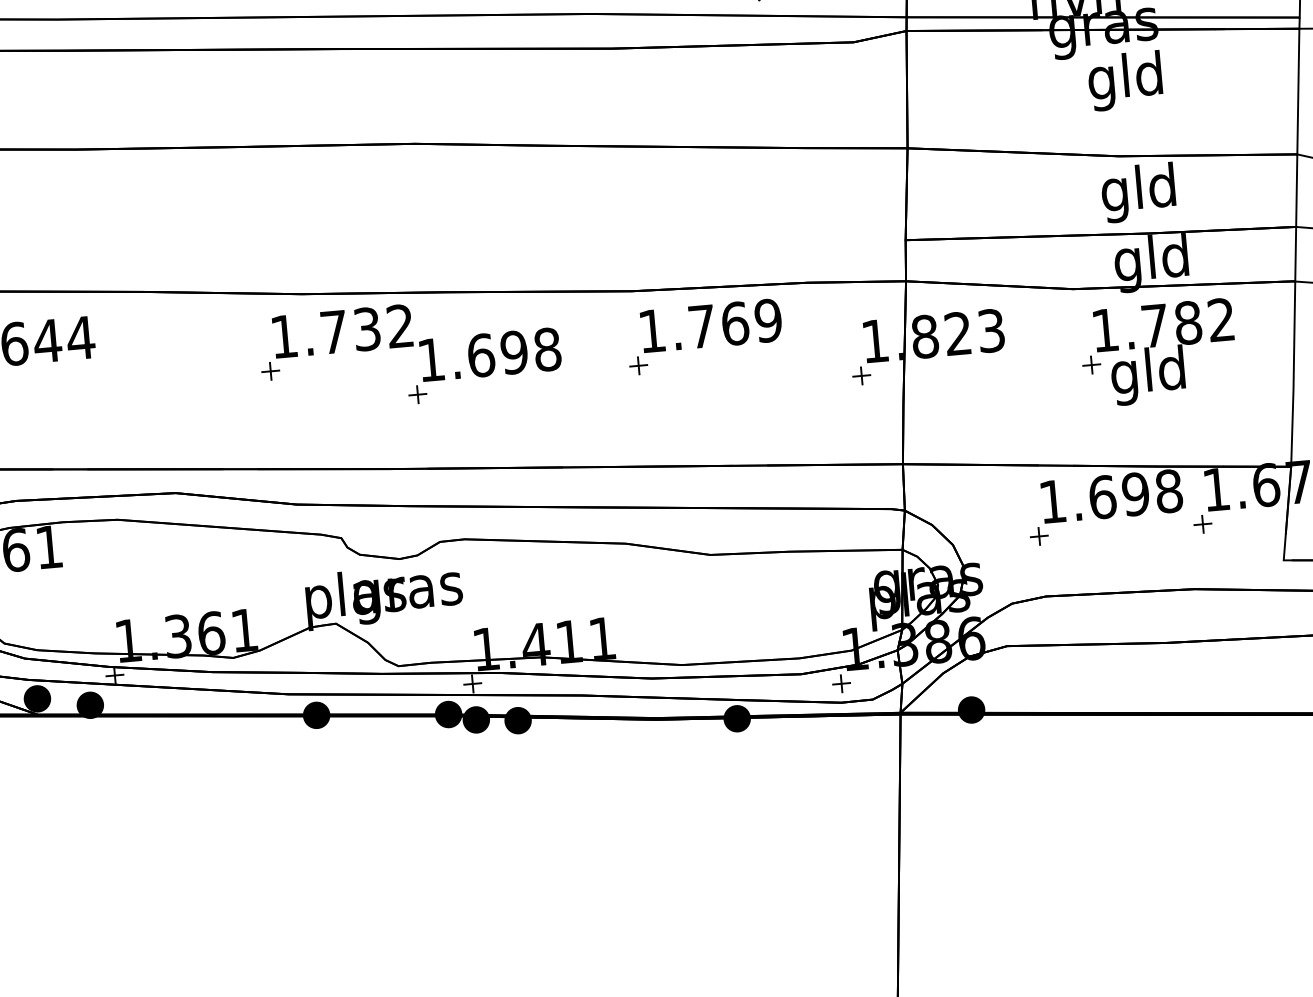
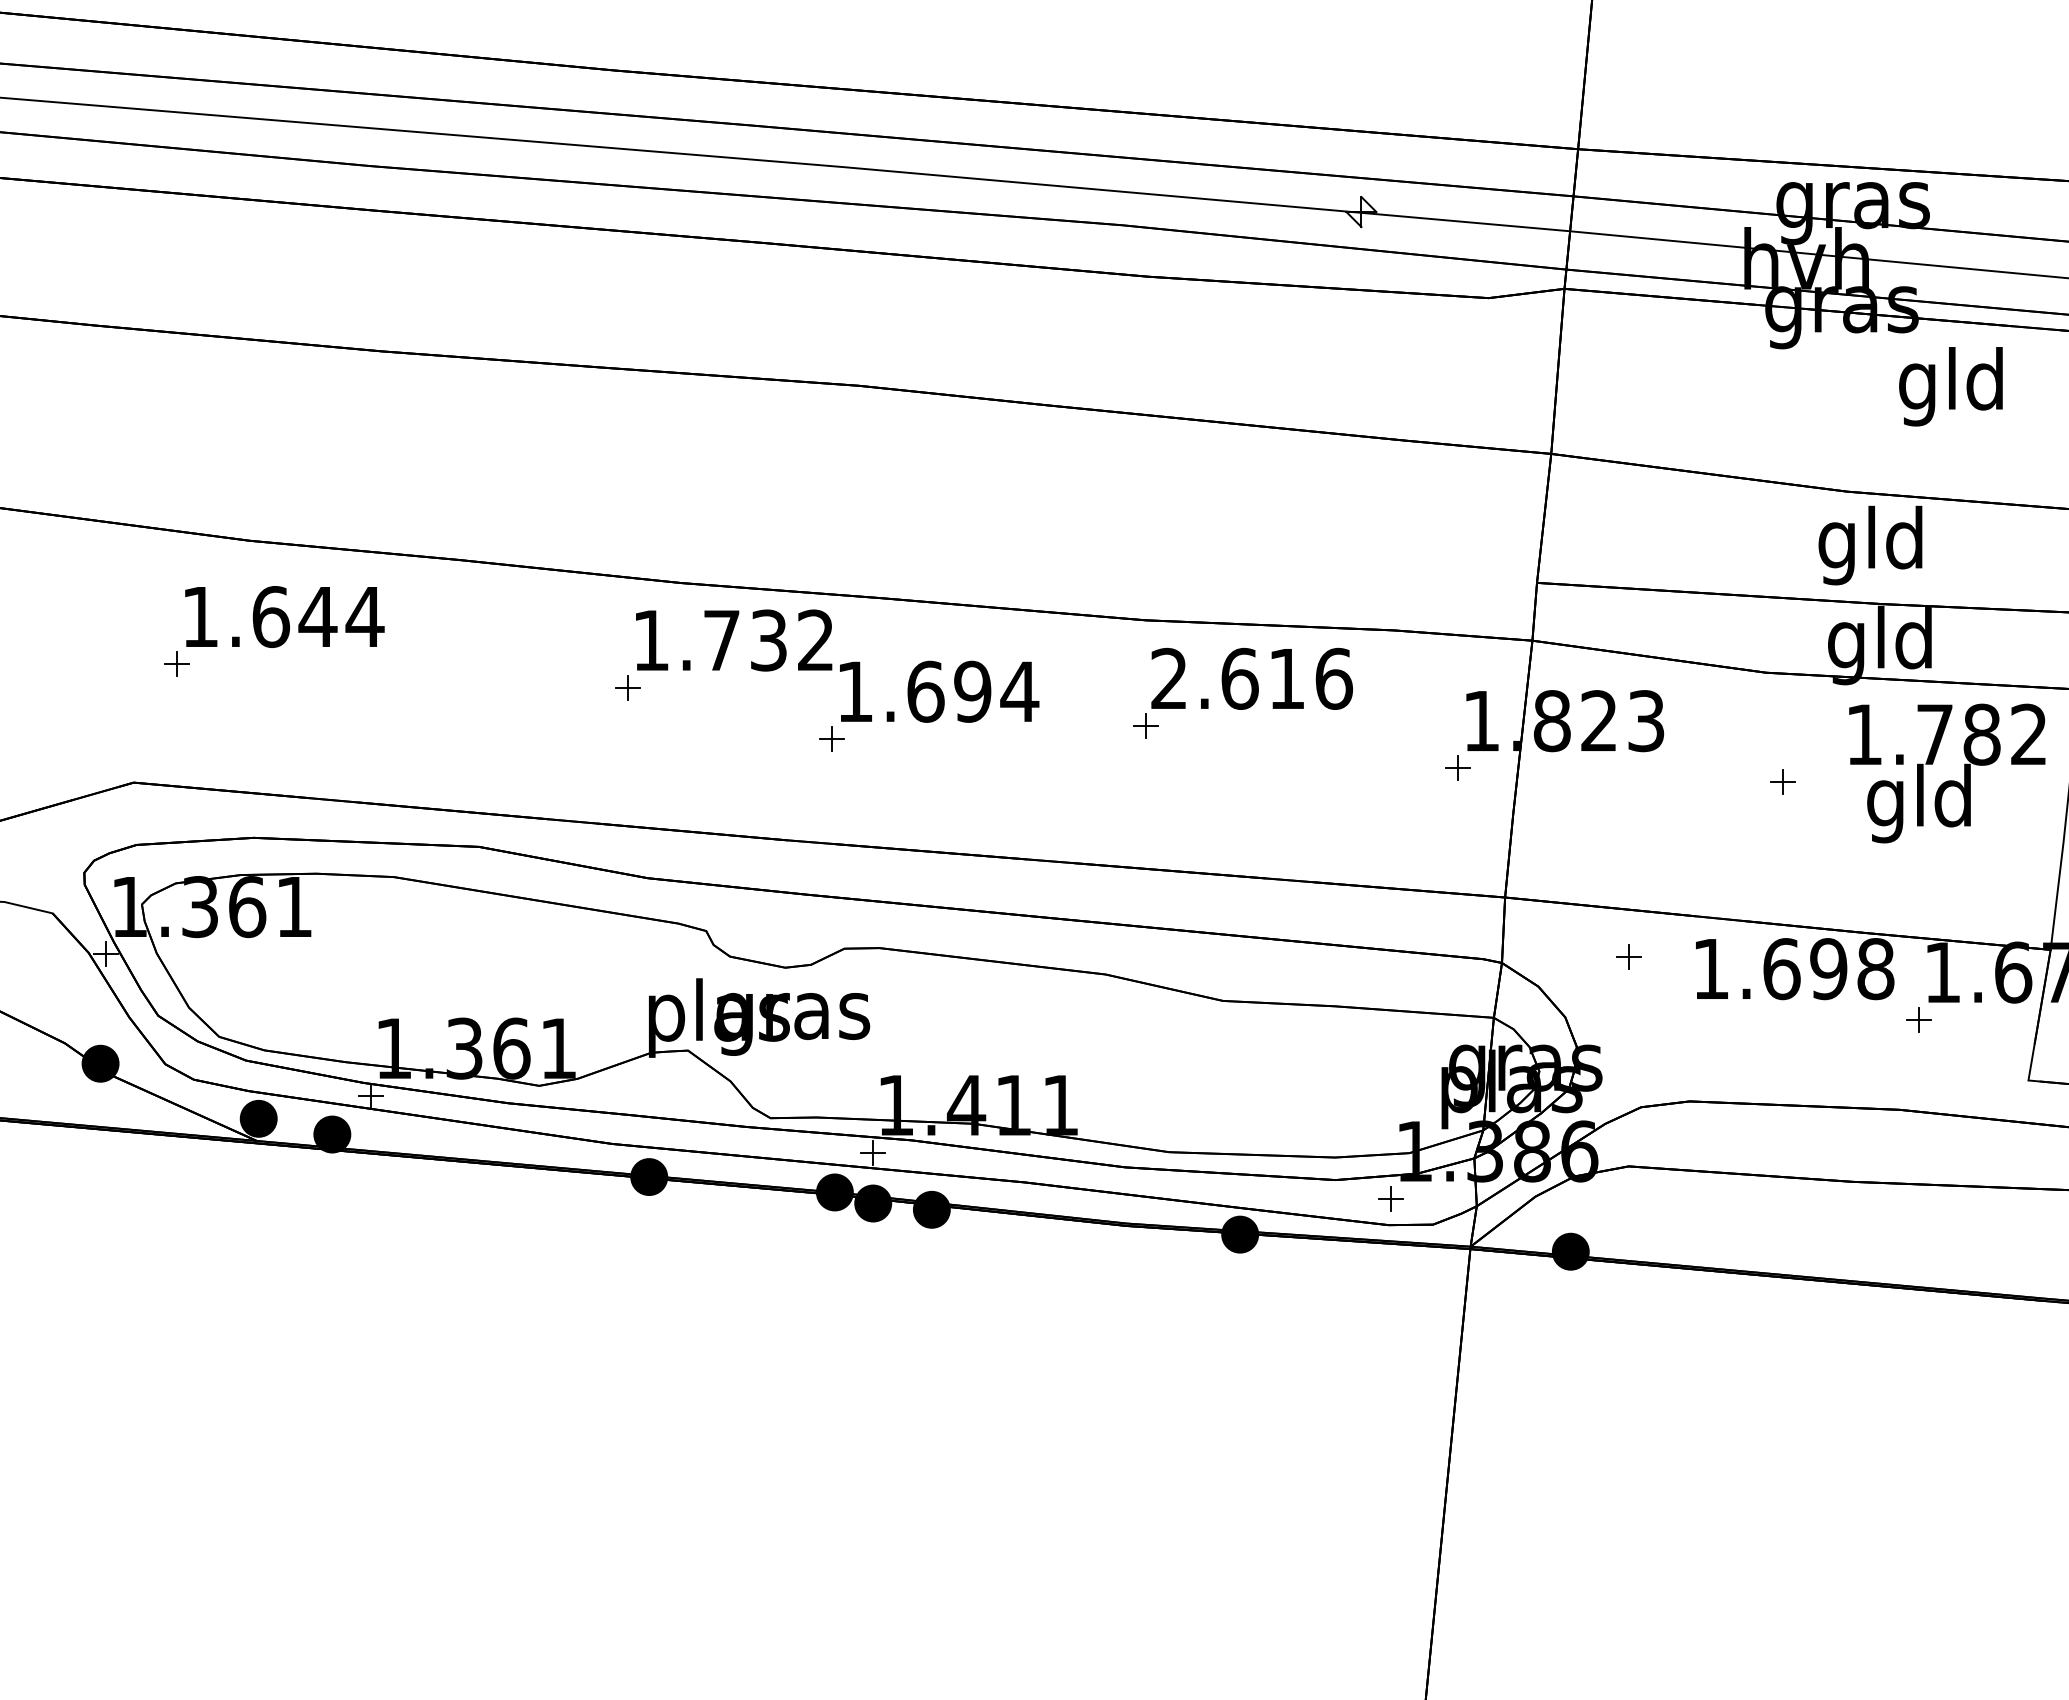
text: (1125, 80) -> (1950, 386), moved
text: (710, 325) -> (1252, 678), 1.769 -> 2.616
text: (547, 349) -> (1019, 691), 1.698 -> 1.694
text: (1166, 352) -> (1947, 773), moved
part: (1039, 535) -> (1628, 956), moved

